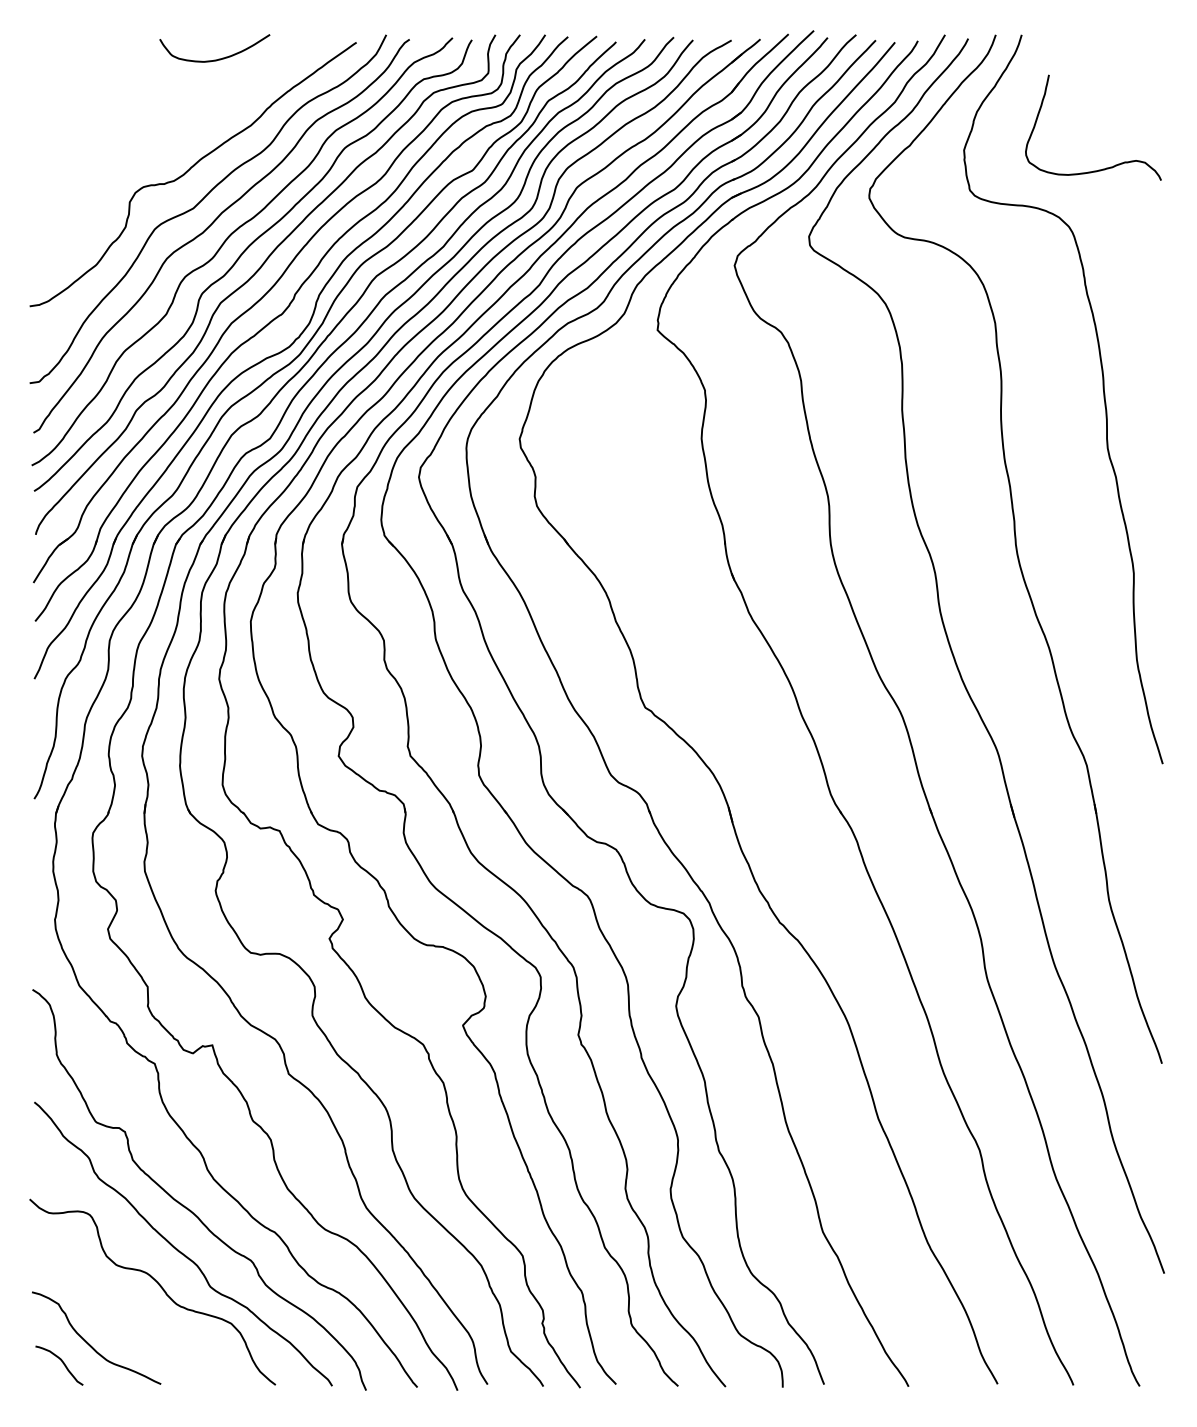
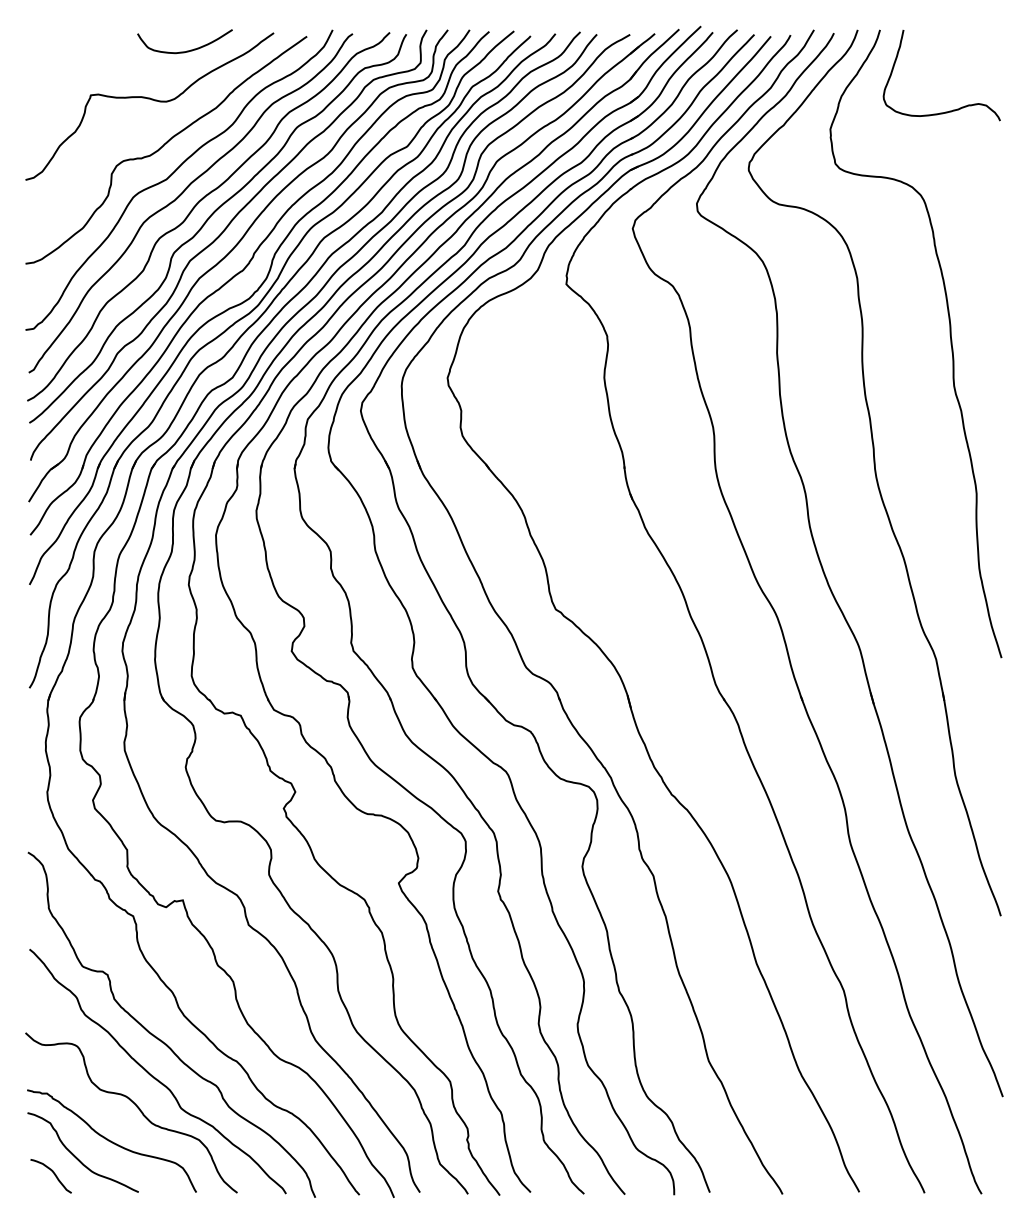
curve: (175, 116) -> (151, 100), added
curve: (1106, 167) -> (953, 109), moved
curve: (129, 1324) -> (111, 1140), added

